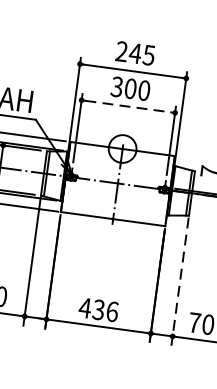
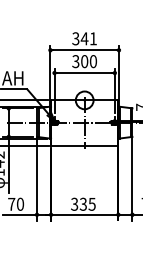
text: (135, 52) -> (84, 38), 245 -> 341
line: (127, 107) -> (84, 73), dashed -> solid
line: (180, 281) -> (132, 179), dashed -> solid
text: (97, 308) -> (82, 203), 436 -> 335

